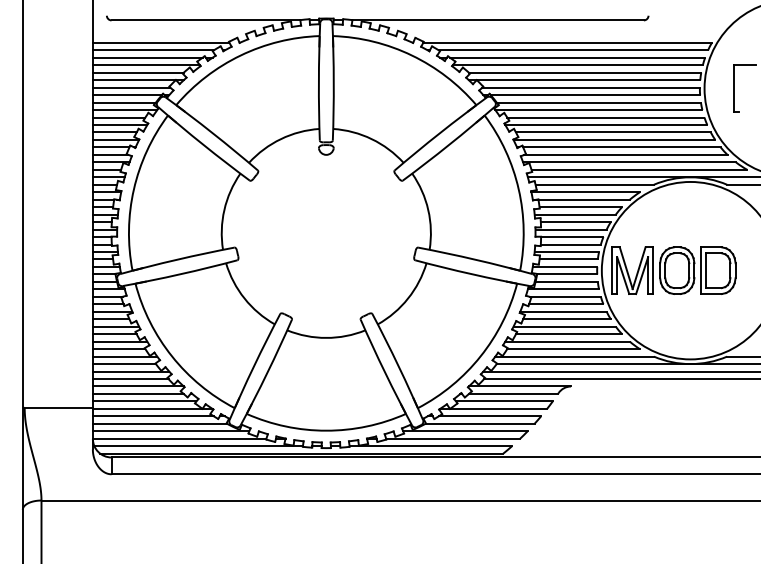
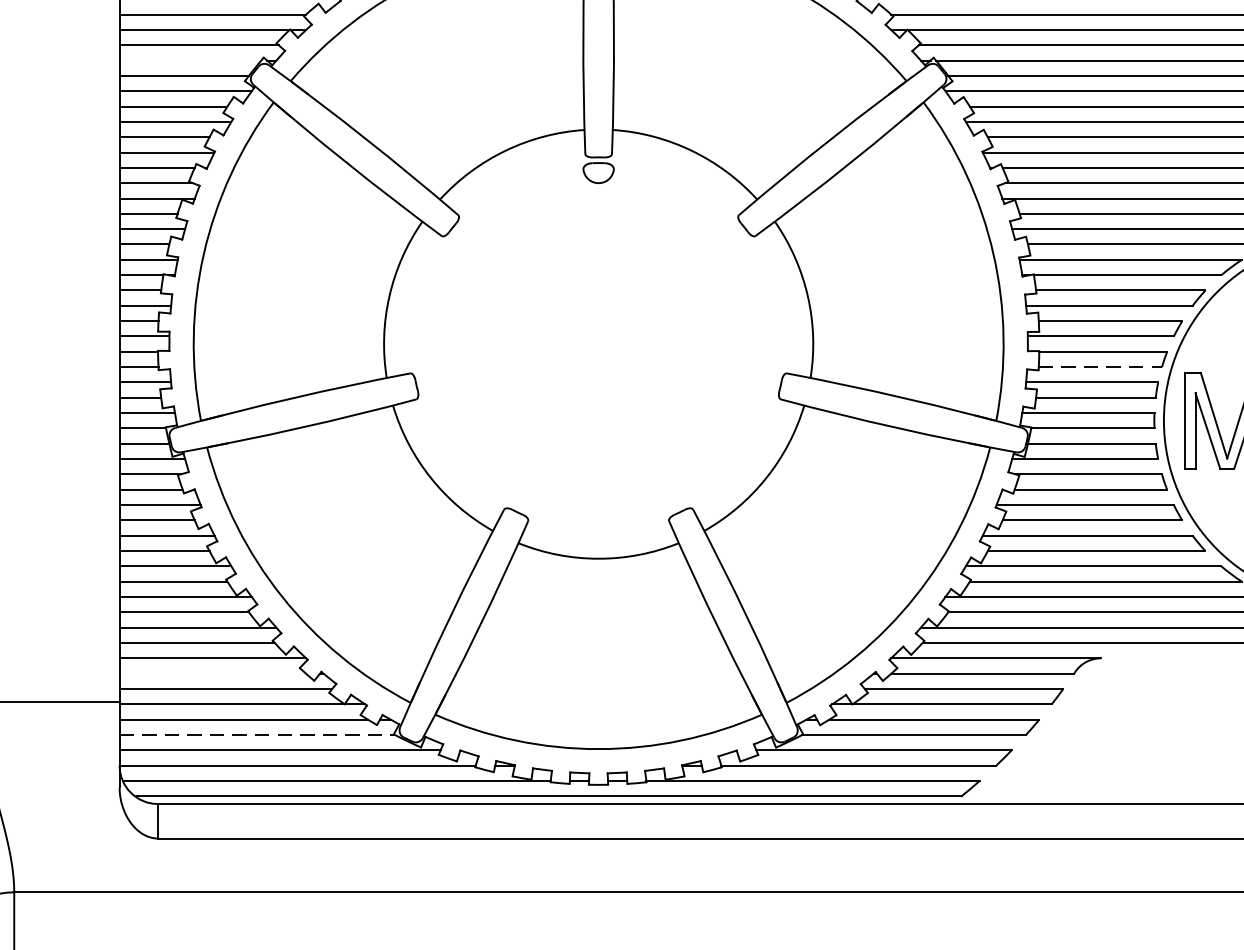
line: (126, 95) -> (188, 61), removed
line: (571, 244) -> (1101, 367), solid -> dashed
line: (137, 393) -> (211, 672), removed
line: (160, 423) -> (258, 734), solid -> dashed

